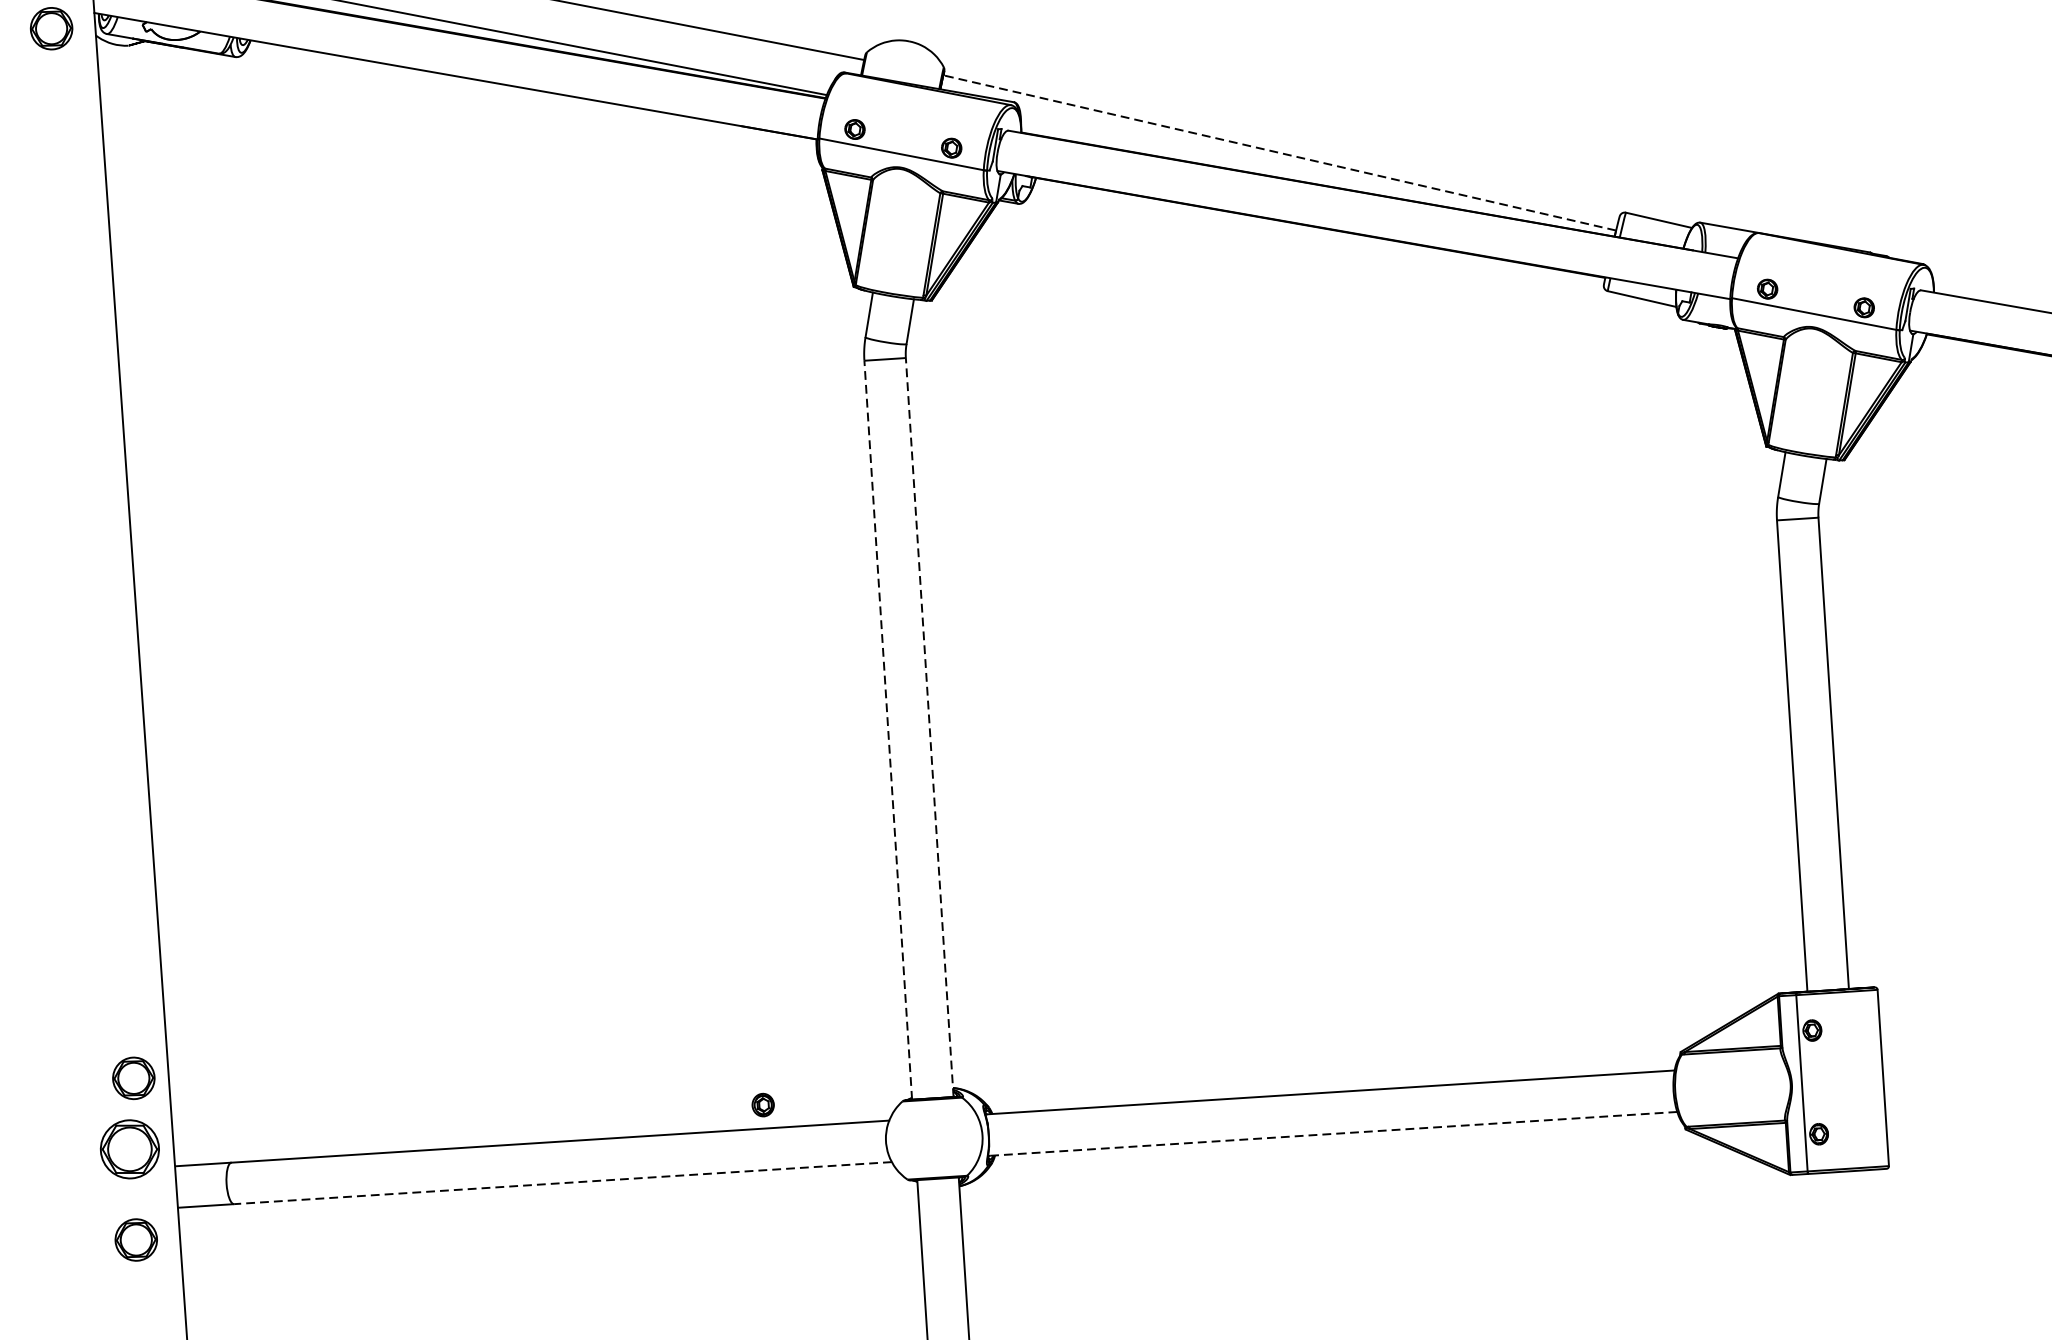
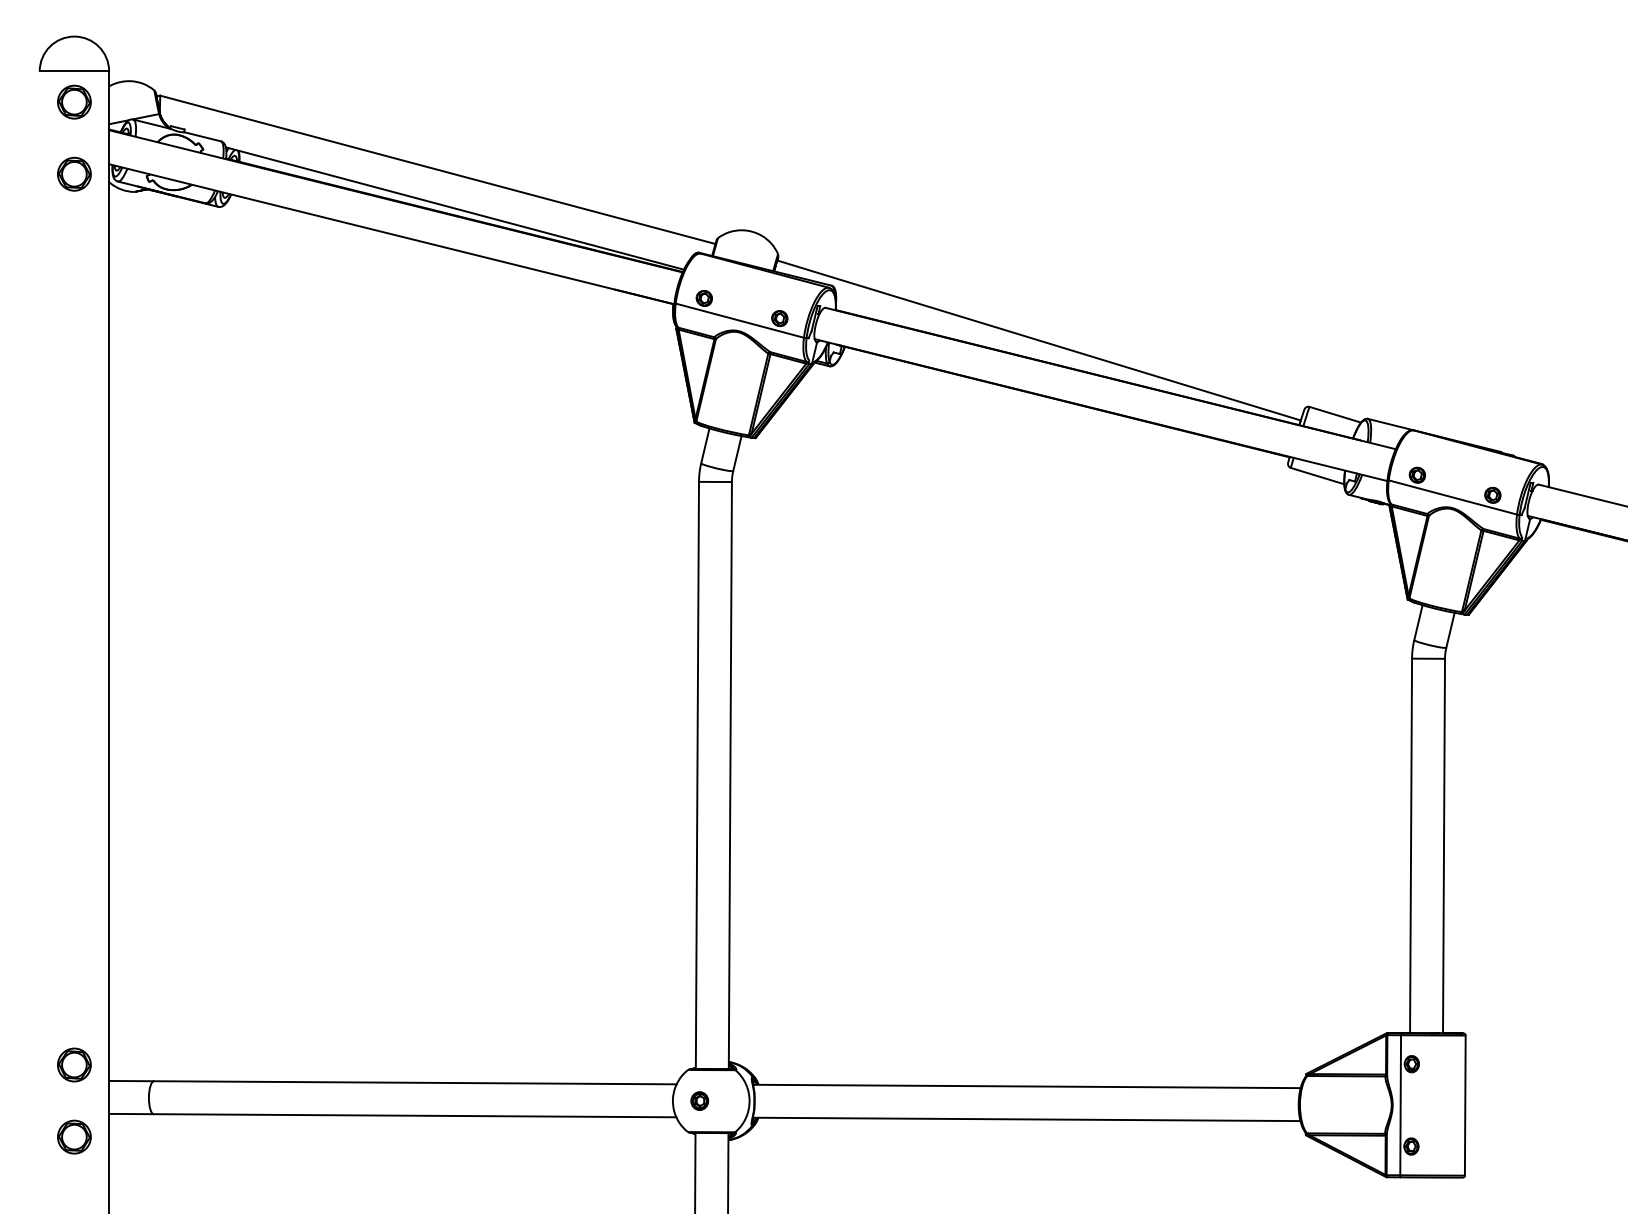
line: (1279, 153) -> (1038, 340), dashed -> solid
line: (929, 727) -> (730, 775), dashed -> solid
line: (888, 730) -> (697, 775), dashed -> solid
part: (133, 1077) -> (81, 1008), removed
part: (762, 1104) -> (699, 1100), moved
line: (1332, 1134) -> (1026, 1119), dashed -> solid
part: (130, 1148) -> (74, 1064), size x0.71
line: (562, 1182) -> (414, 1115), dashed -> solid

